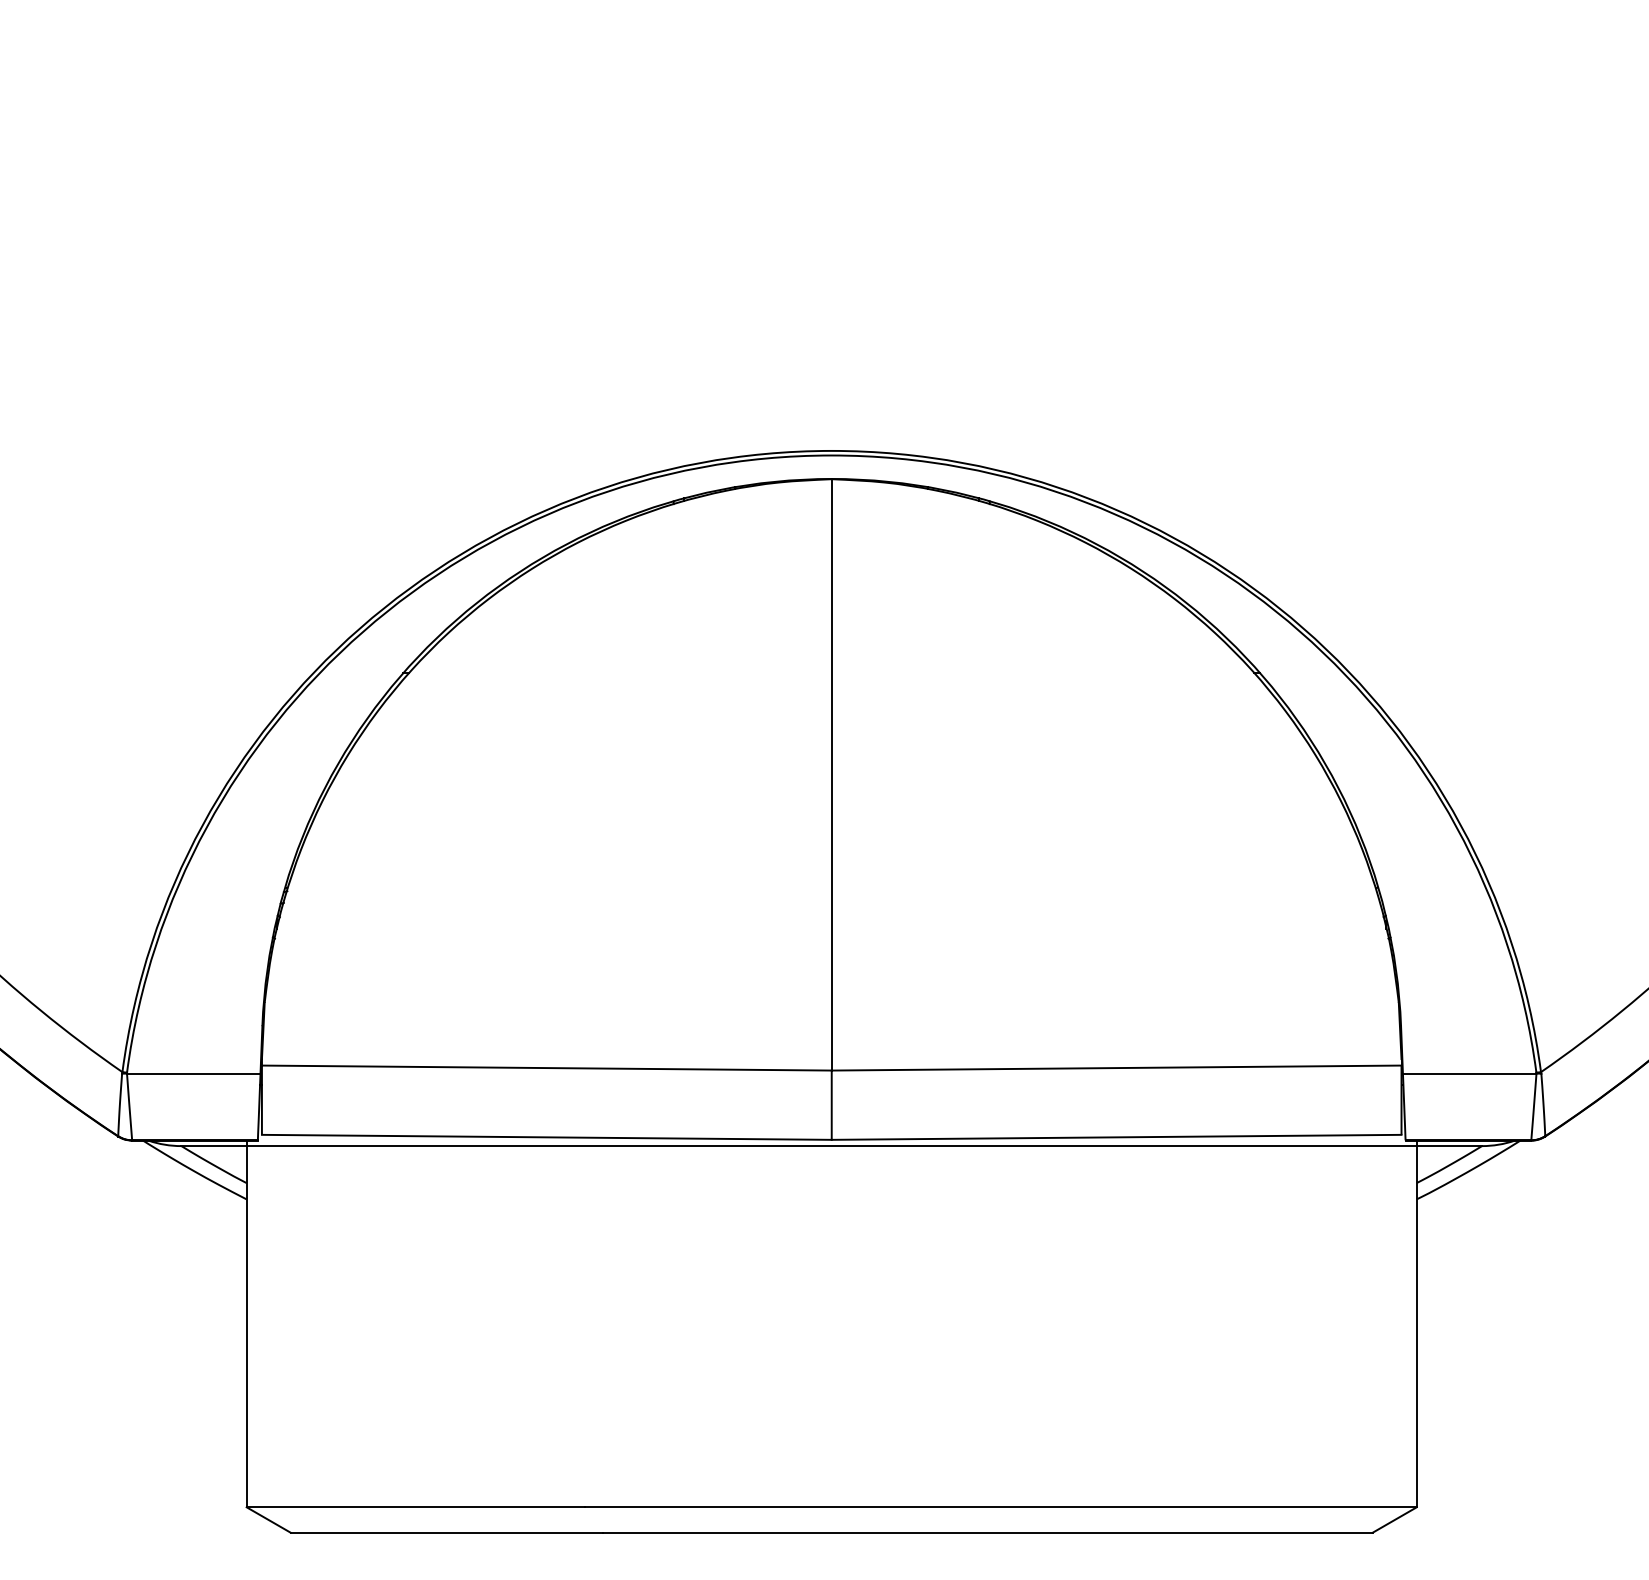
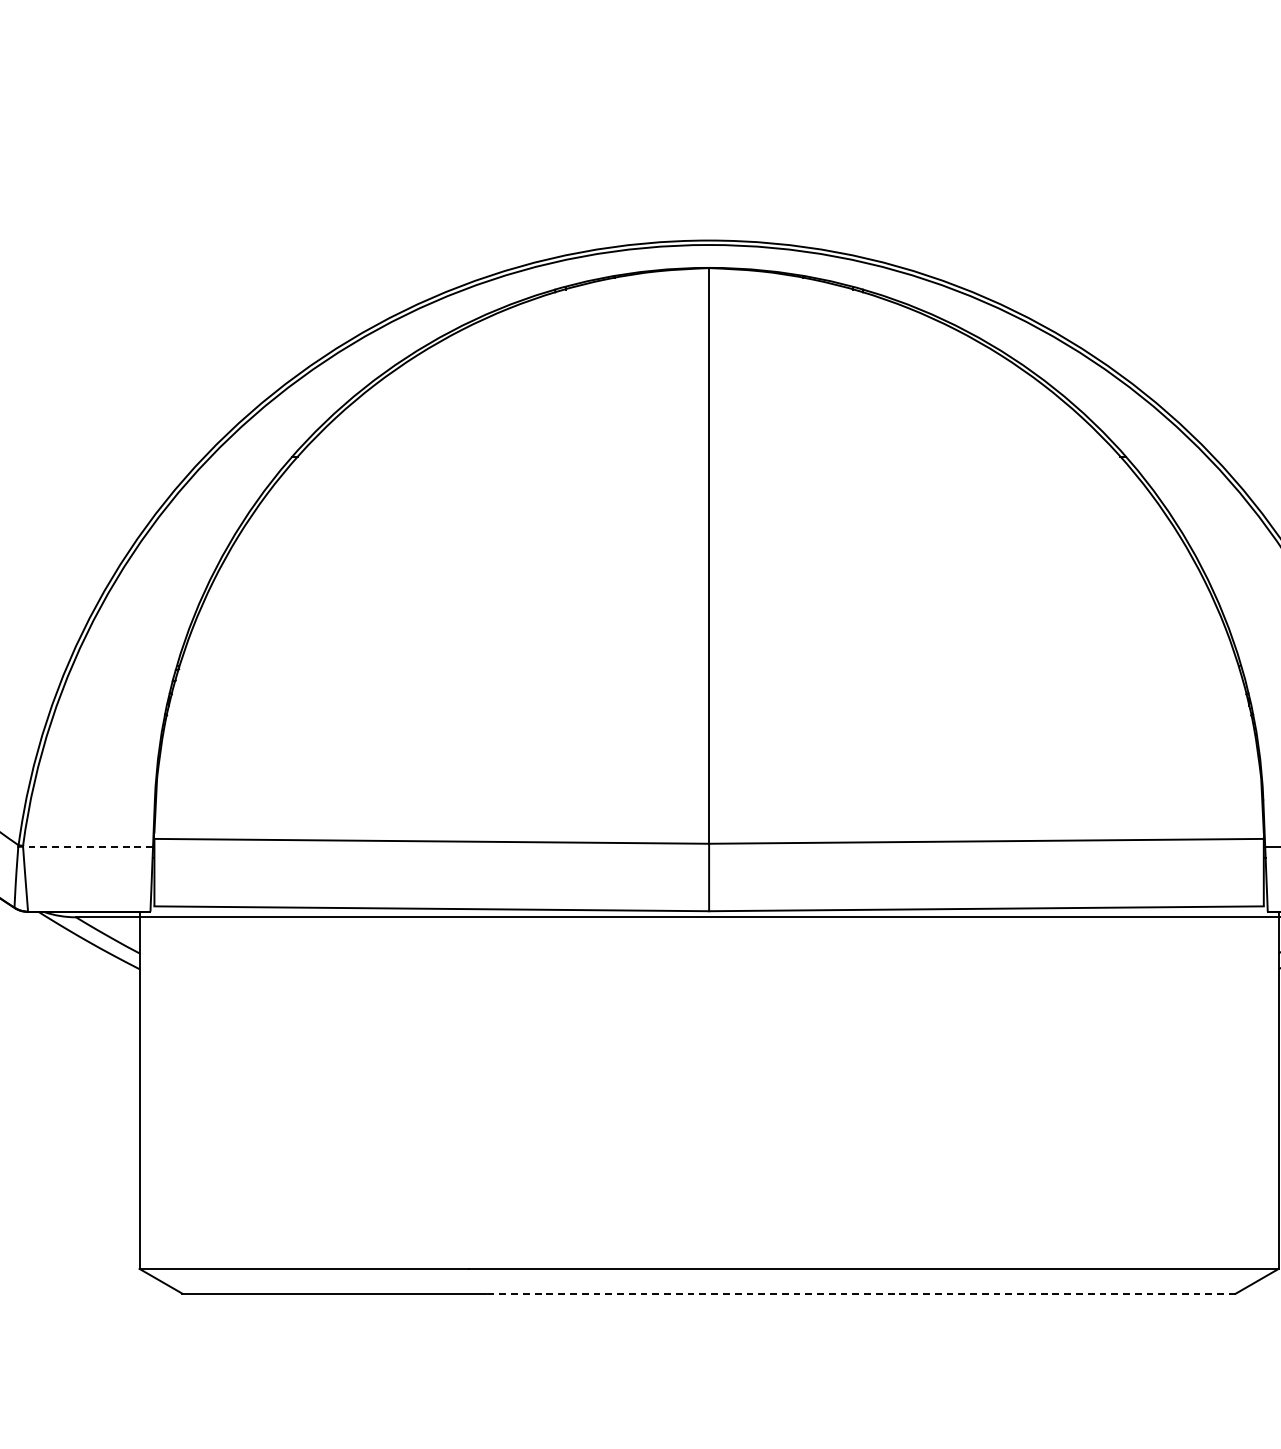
line: (193, 1073) -> (87, 846), solid -> dashed
line: (988, 1532) -> (861, 1293), solid -> dashed

